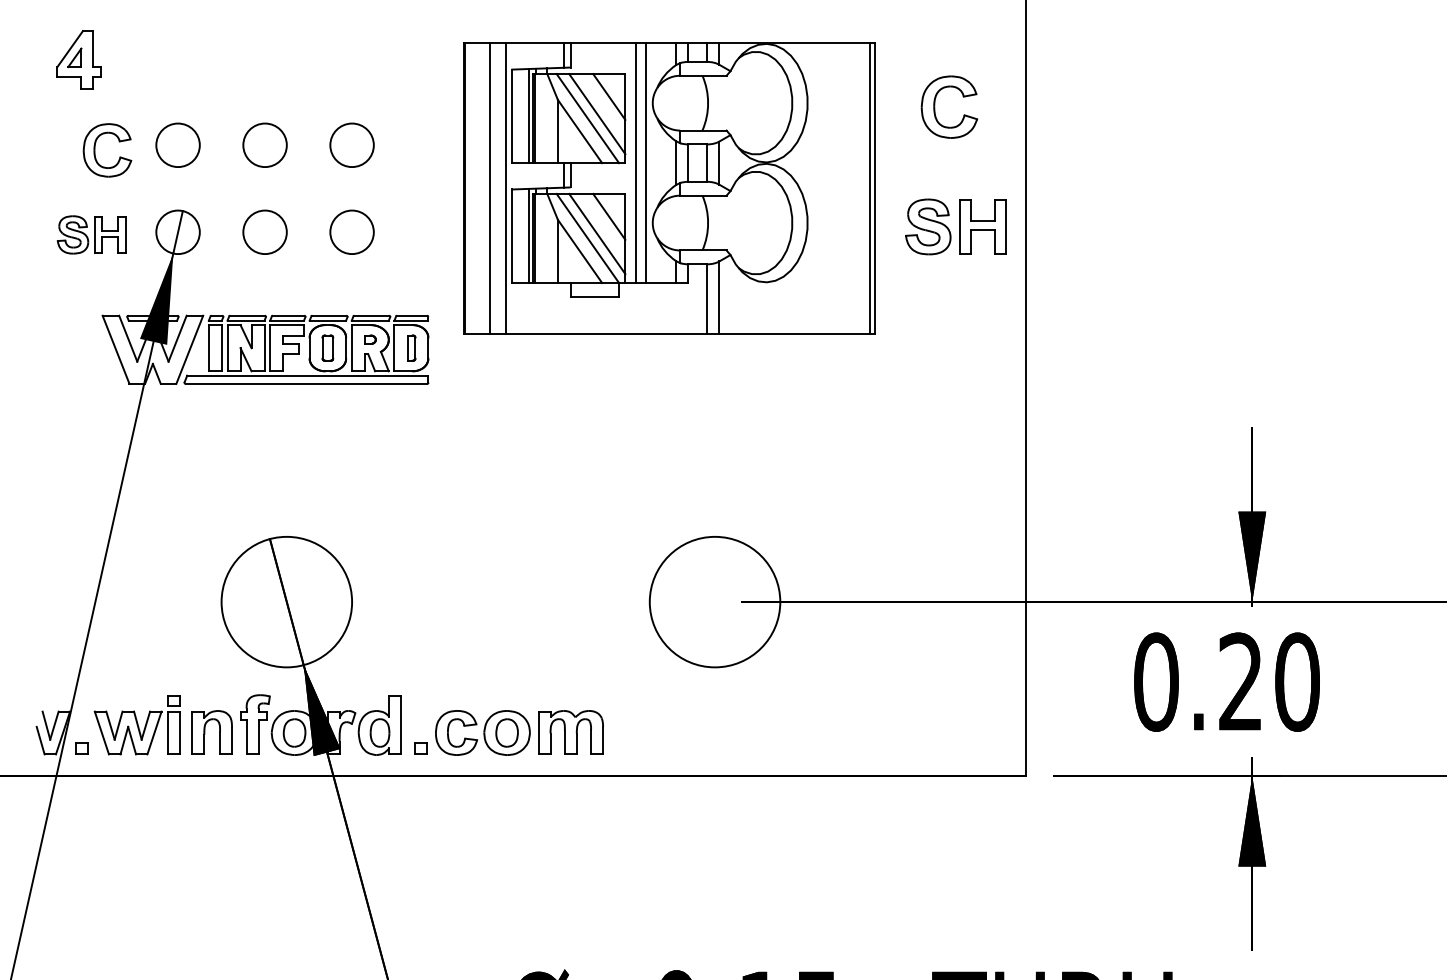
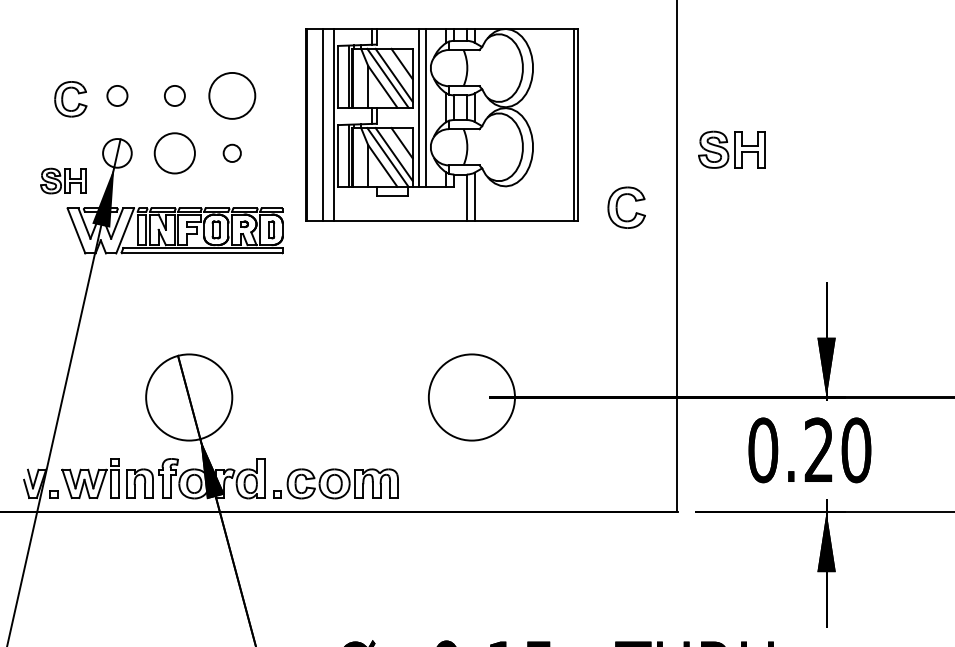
part: (78, 59) -> (51, 39), removed
part: (935, 106) -> (617, 207), moved
circle: (178, 144) -> (117, 95), size x0.7
circle: (264, 144) -> (174, 95), size x0.7
circle: (350, 144) -> (231, 95), size x1.6
part: (955, 226) -> (731, 149), moved
circle: (264, 232) -> (174, 153), size x1.4
circle: (350, 232) -> (231, 153), size x0.6
part: (91, 234) -> (63, 180), moved

